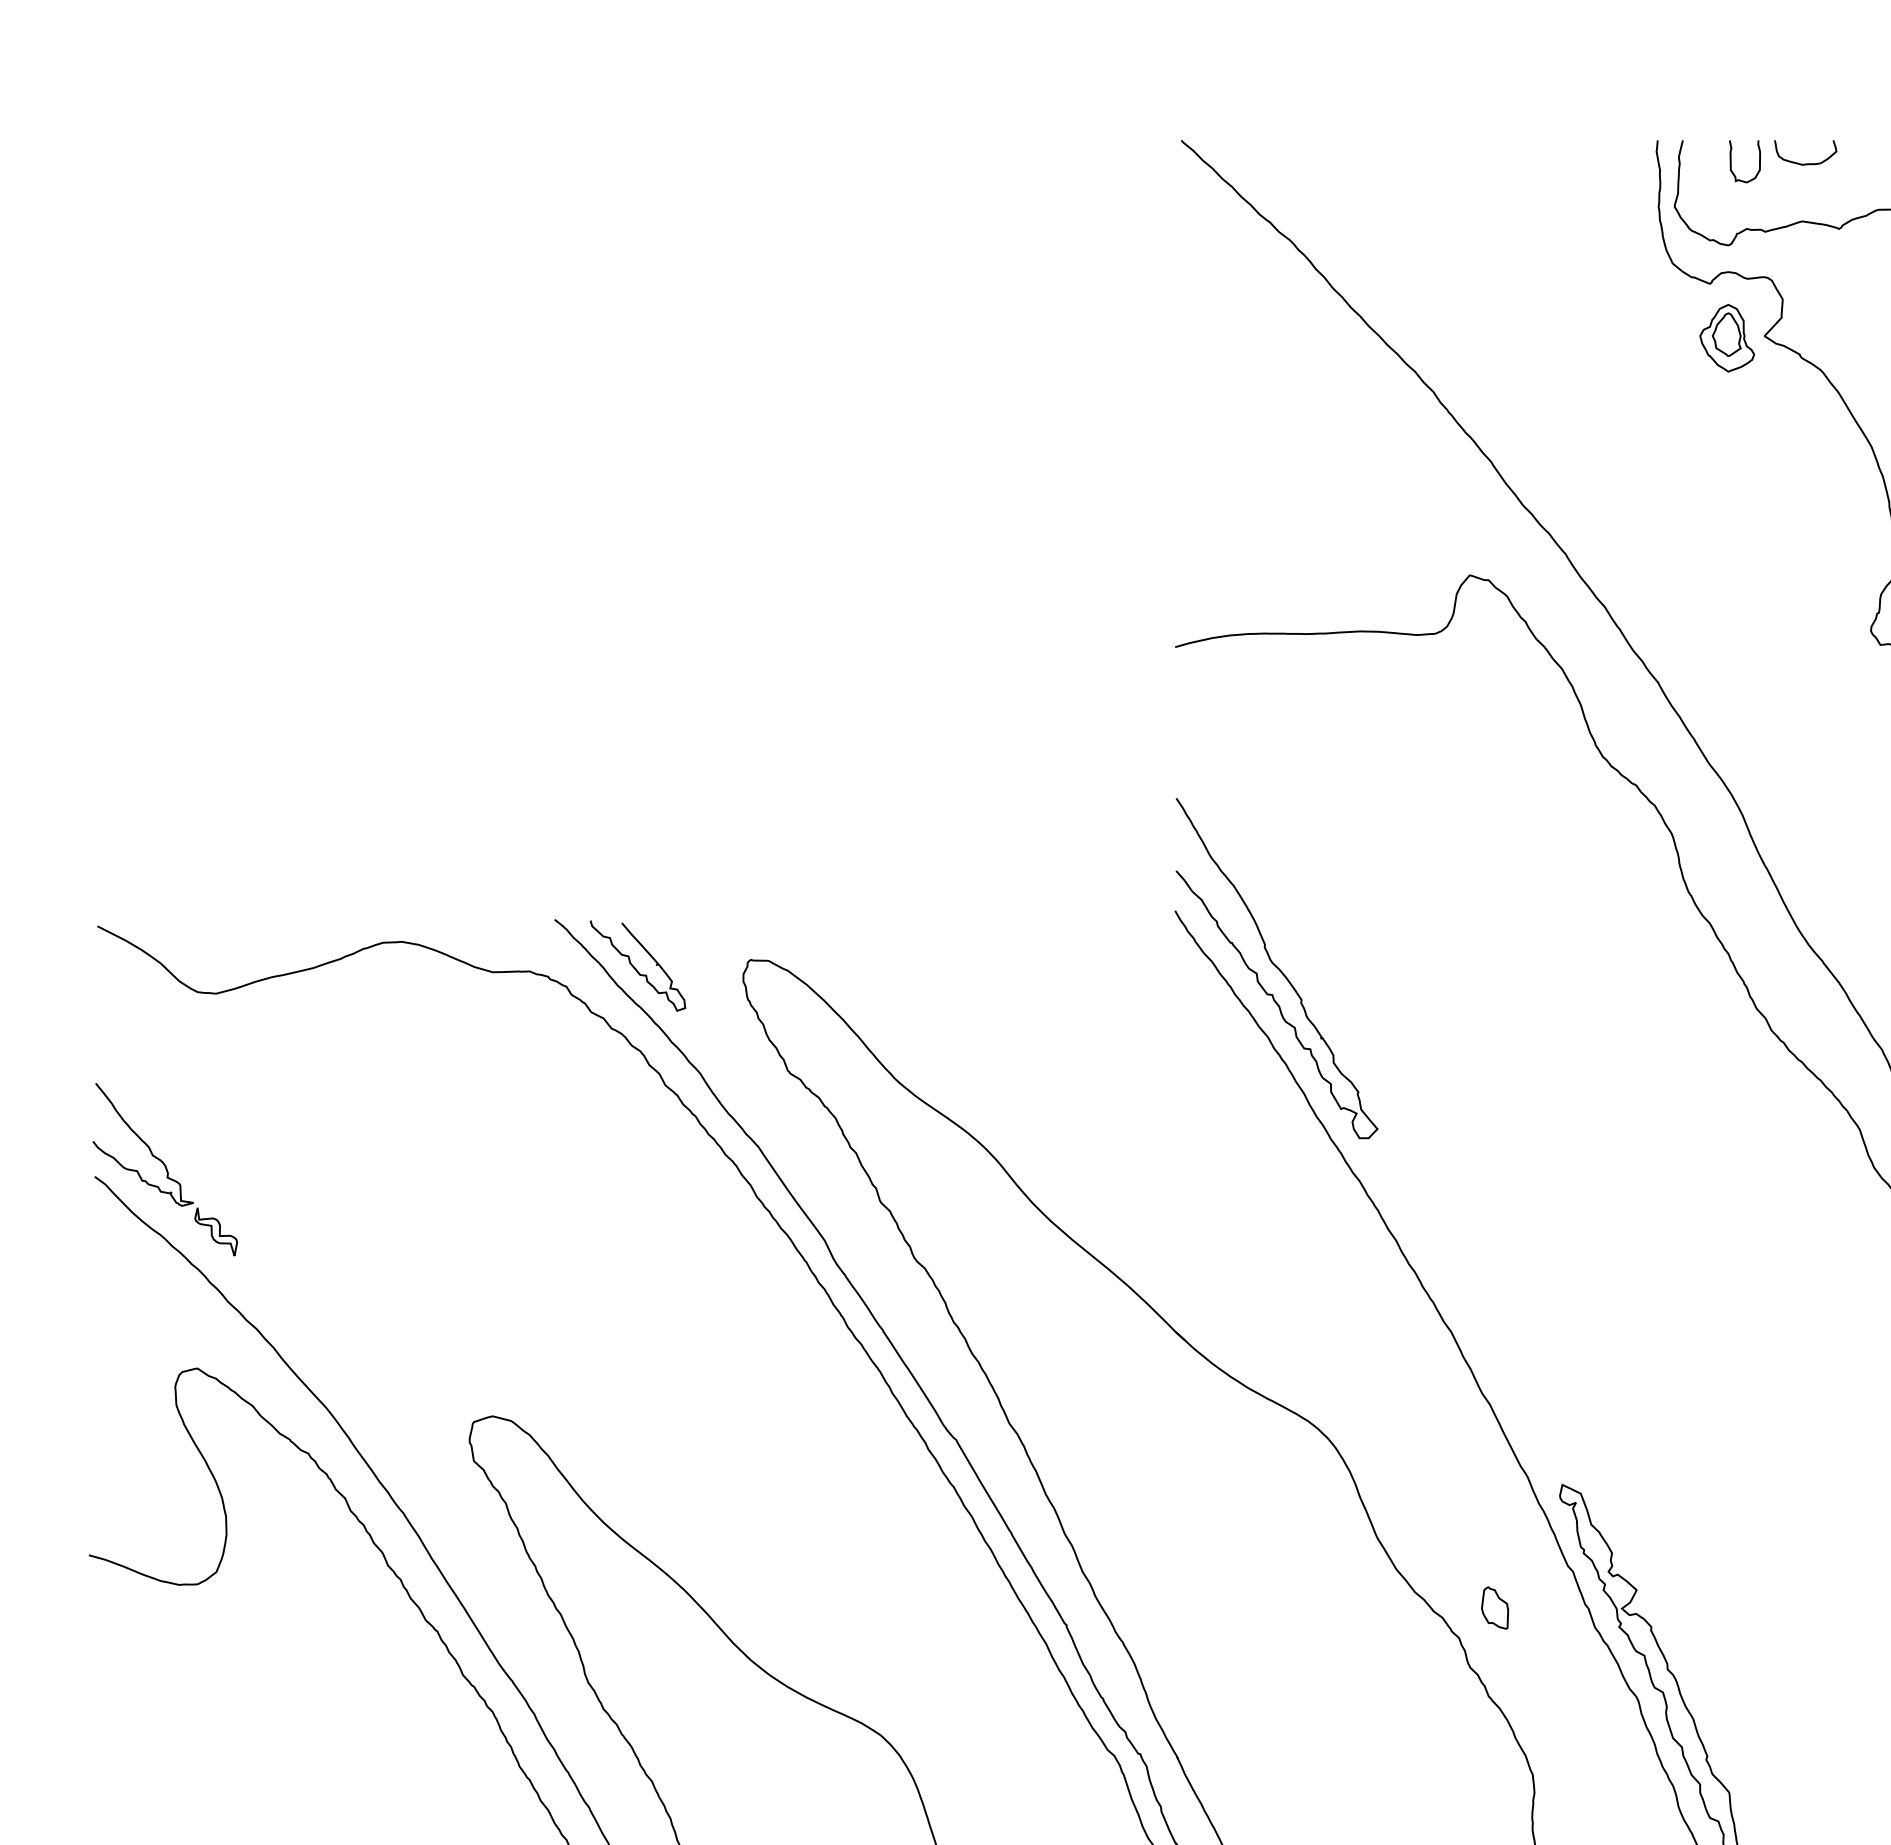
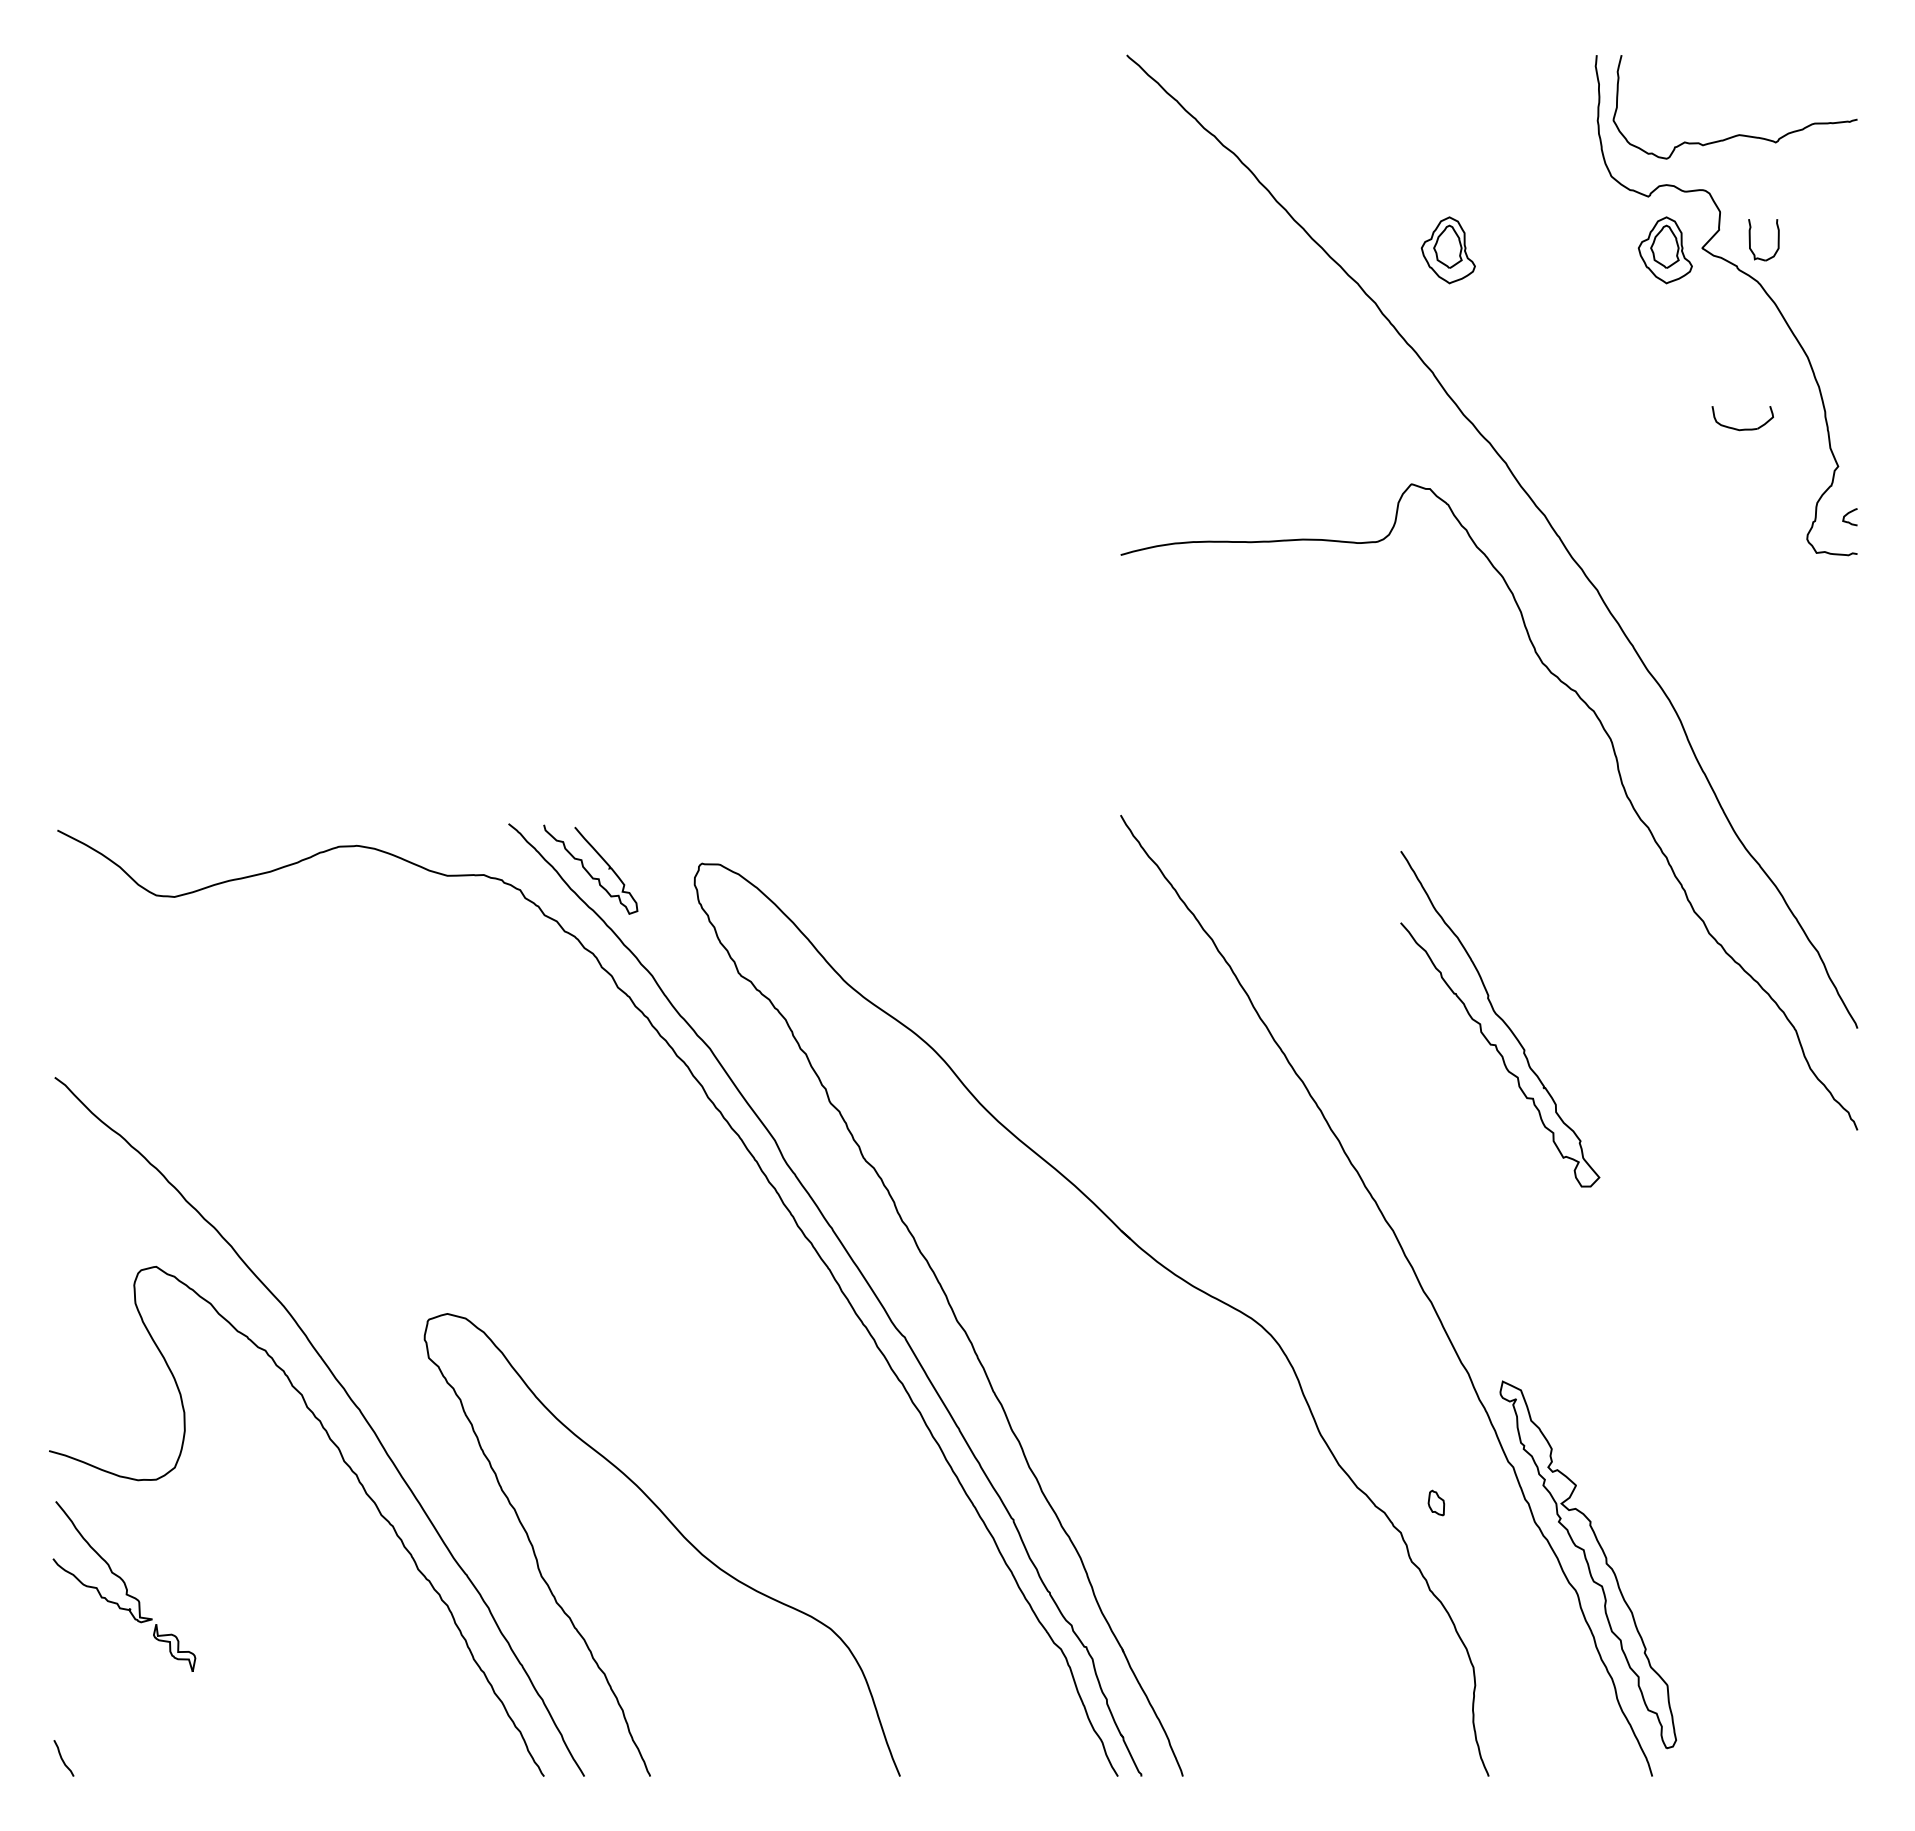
part: (1731, 162) -> (1750, 240), moved
part: (1806, 163) -> (1743, 428), moved
part: (1506, 338) -> (1447, 250), added
curve: (1277, 968) -> (1500, 1019), moved
part: (165, 1169) -> (124, 1586), moved
part: (1495, 1607) -> (1436, 1502), size x0.6

